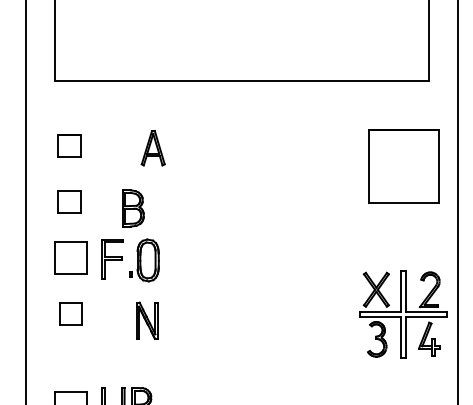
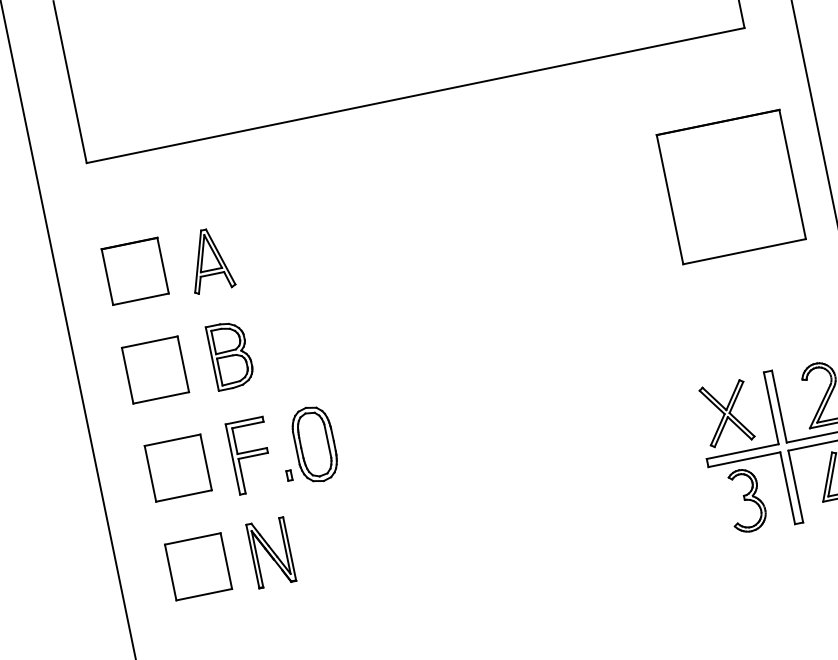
part: (69, 145) -> (135, 270), size x1.43
part: (152, 148) -> (208, 261), moved
part: (69, 201) -> (155, 369), size x1.43
part: (133, 208) -> (231, 355), moved
part: (70, 313) -> (197, 565), size x1.43
part: (147, 320) -> (271, 552), moved

